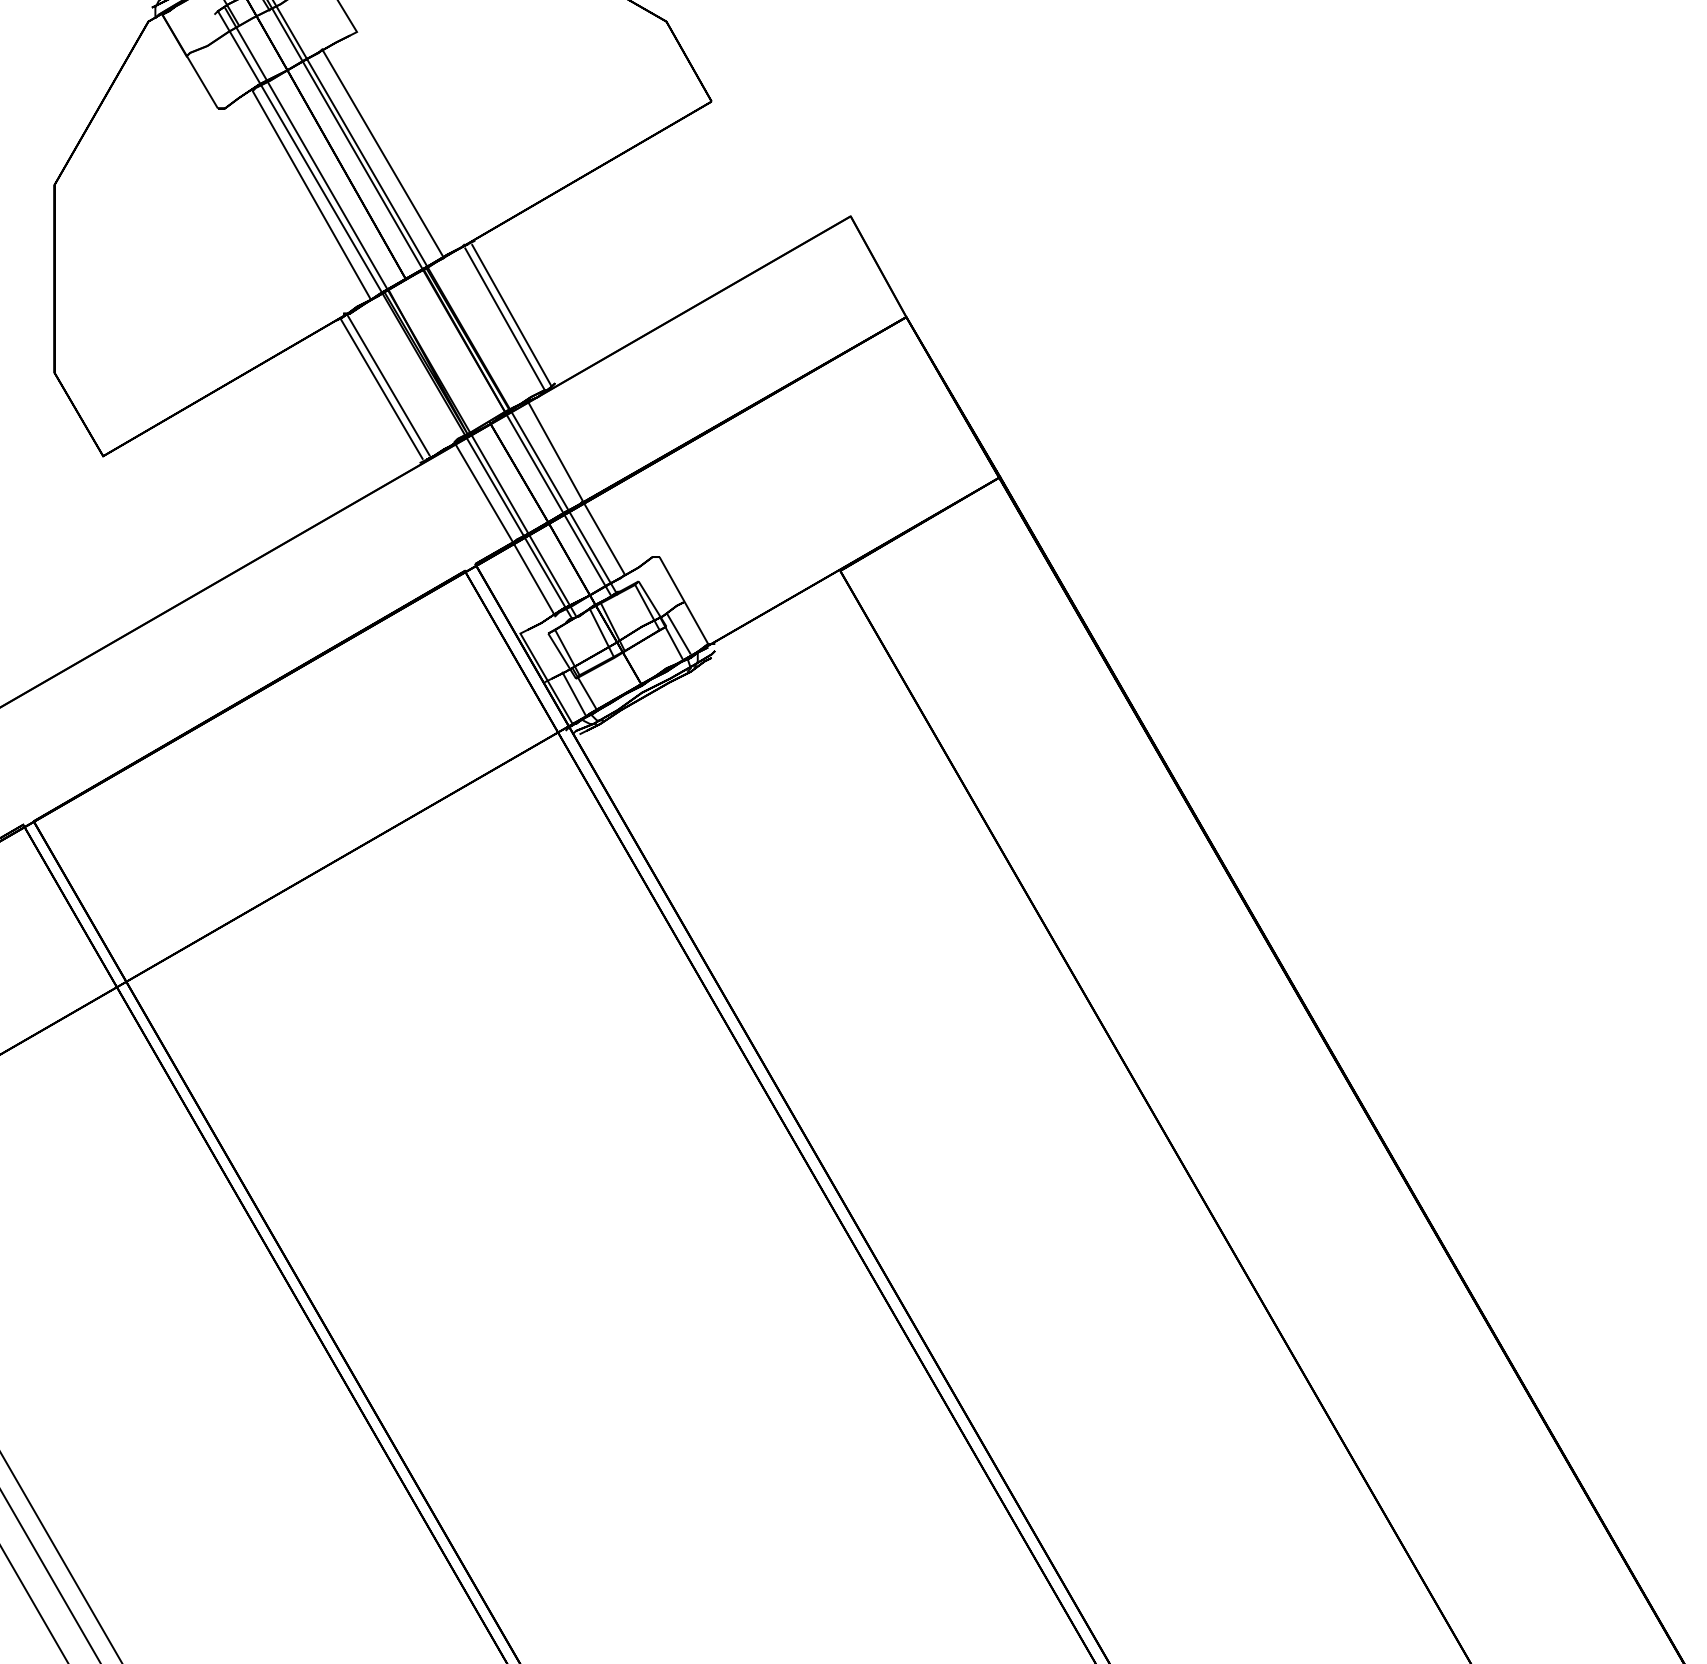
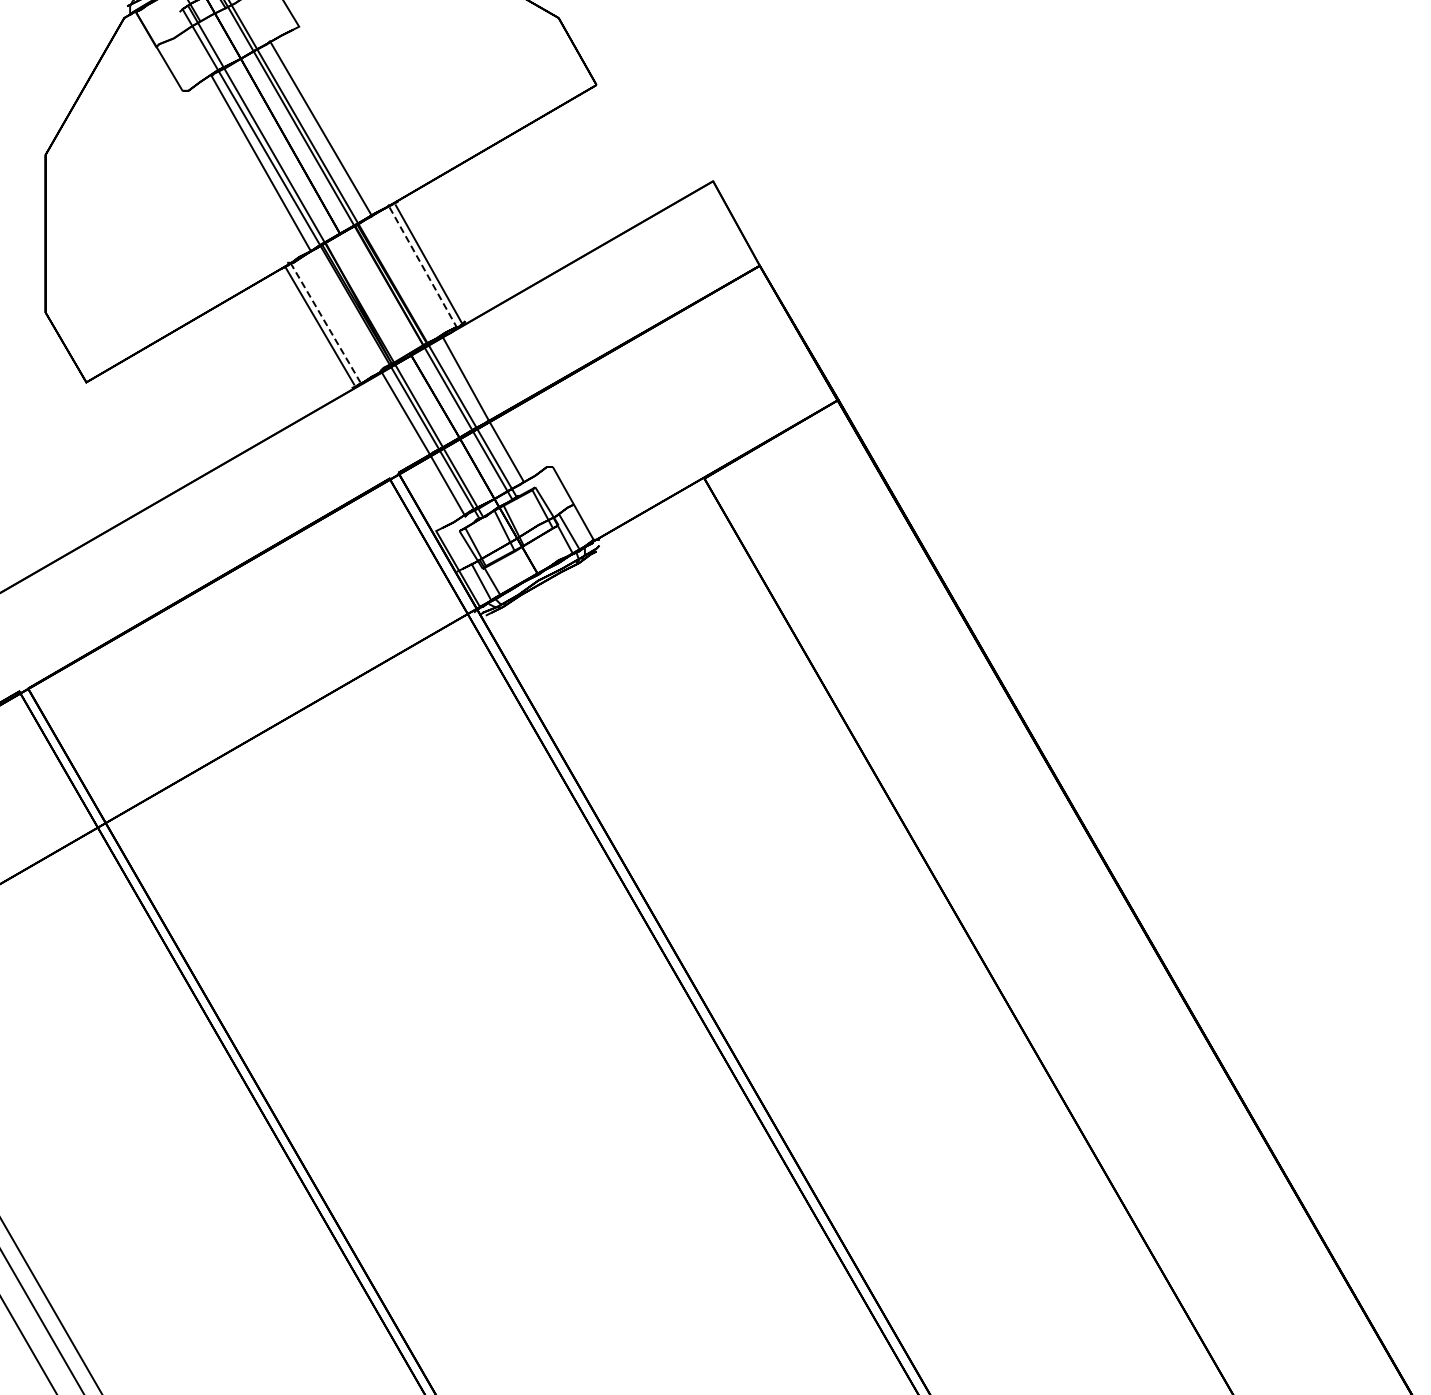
line: (505, 319) -> (423, 267), solid -> dashed
line: (388, 385) -> (325, 323), solid -> dashed

